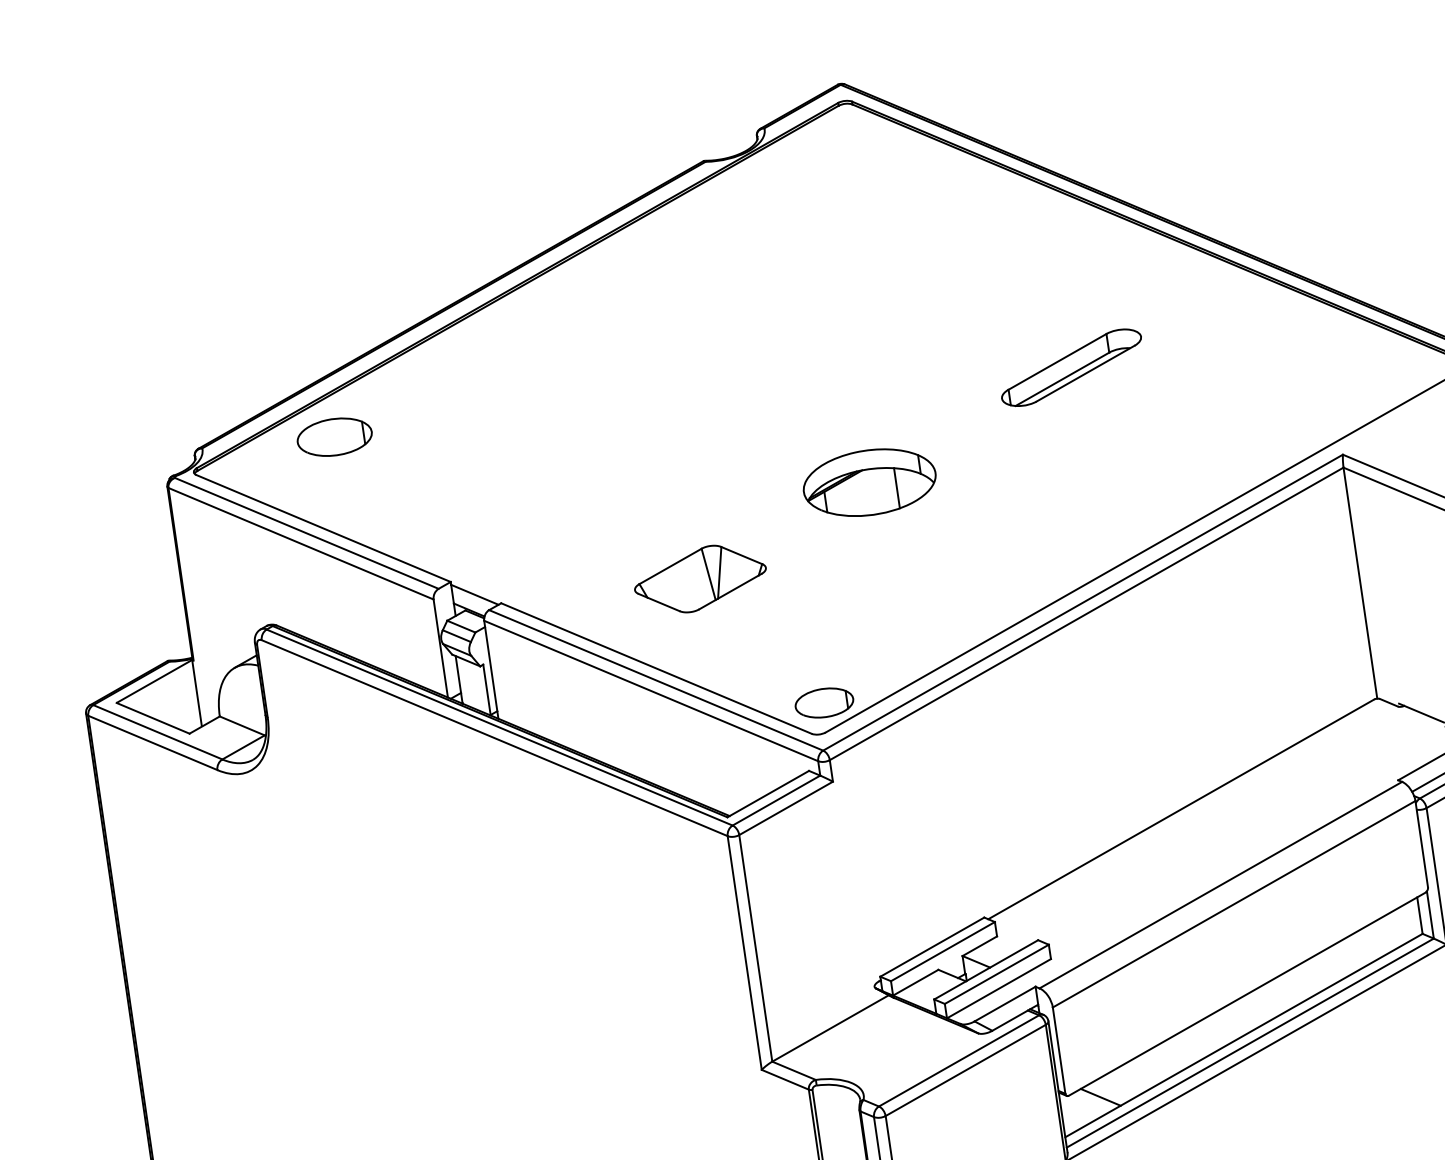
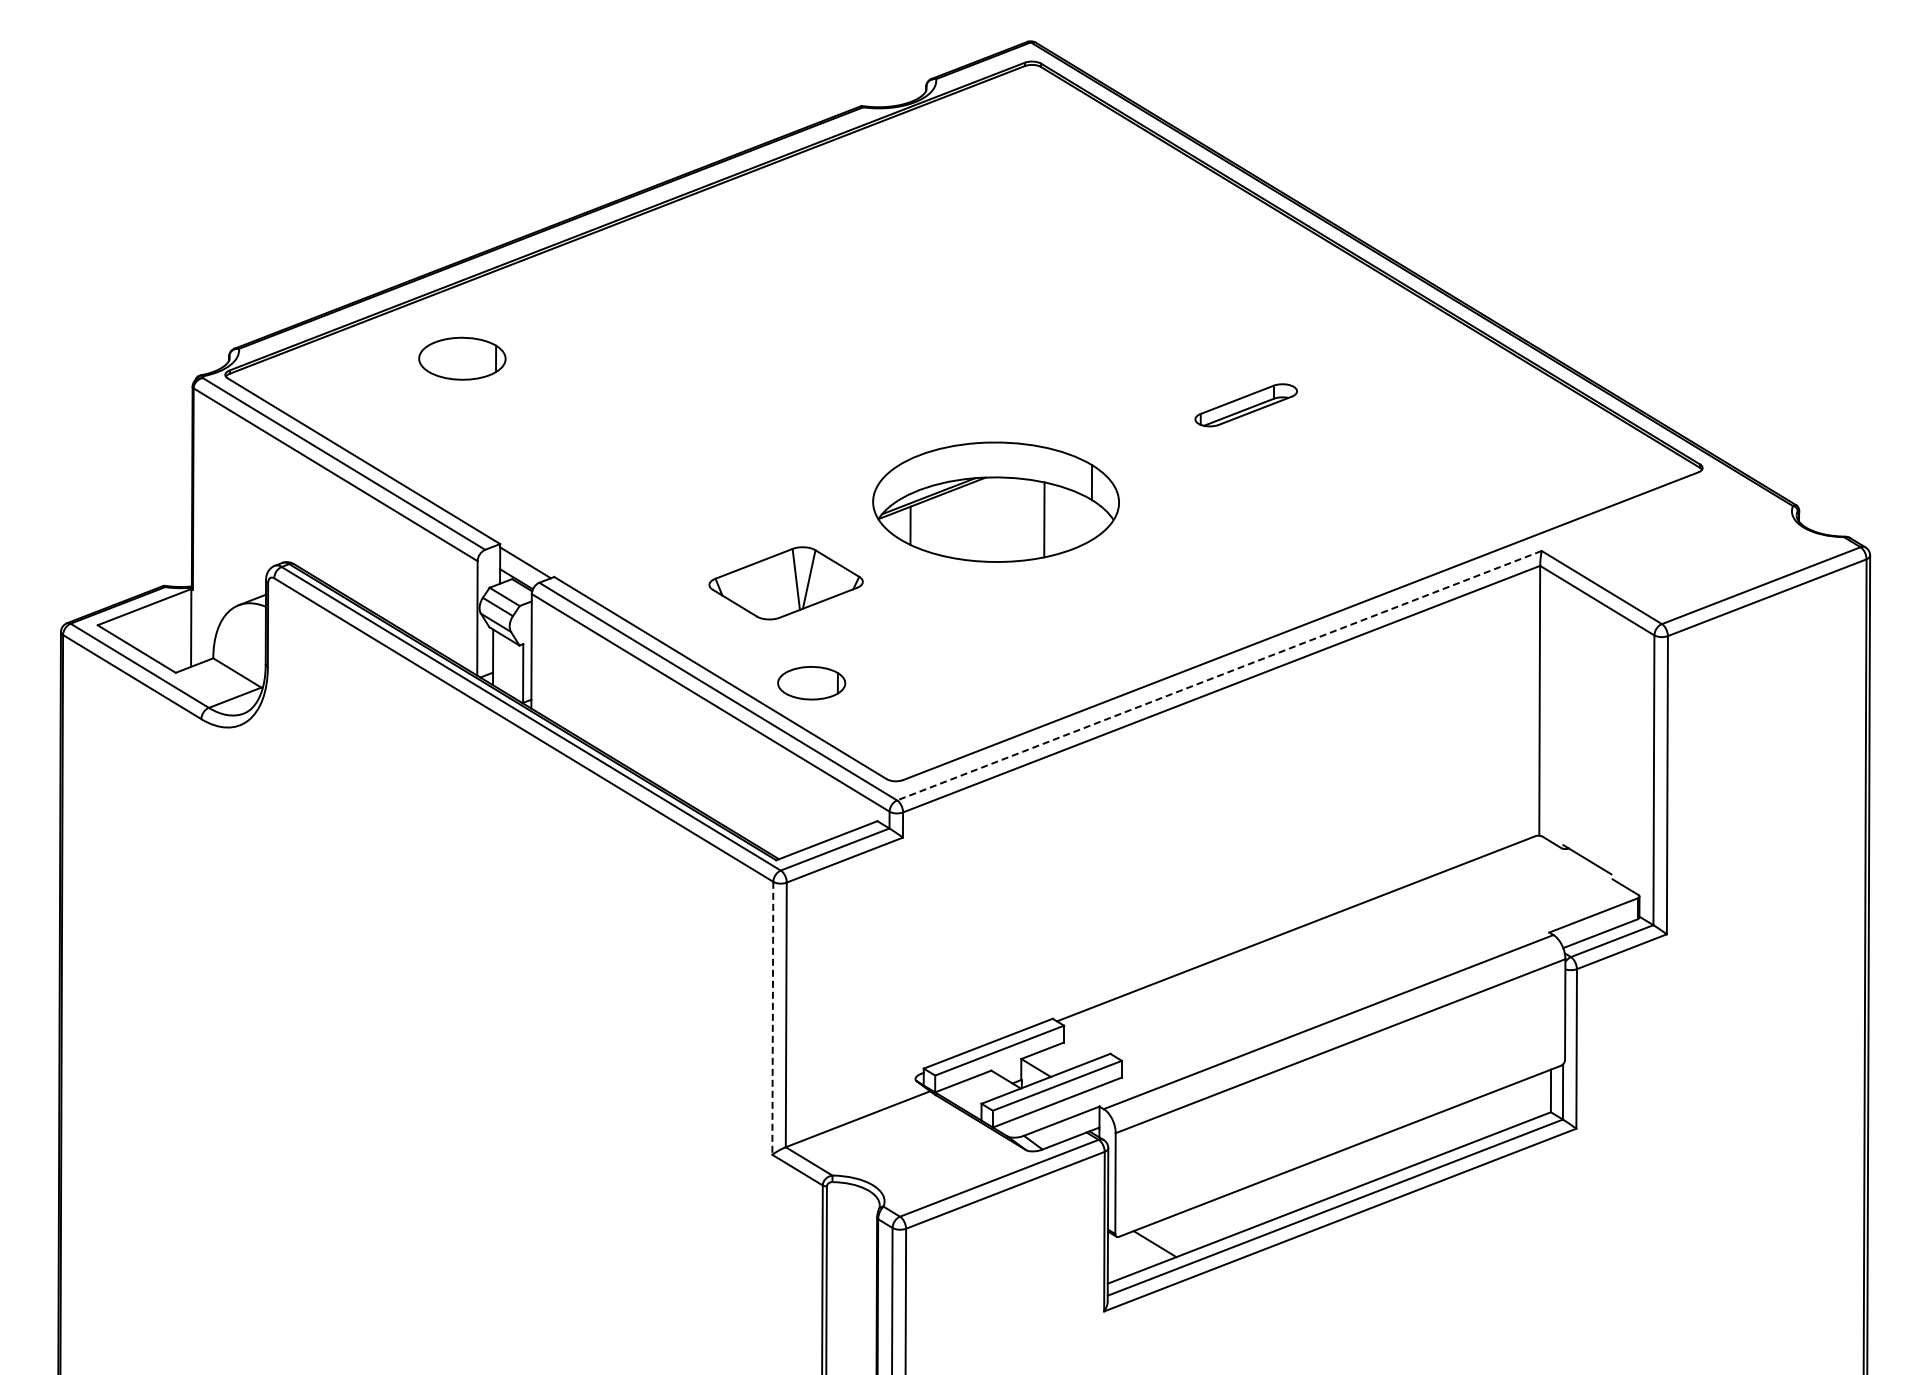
part: (1070, 368) -> (1245, 405), size x0.6
part: (334, 436) -> (462, 358), moved
part: (869, 482) -> (995, 501), size x1.6
line: (1083, 602) -> (1219, 675), solid -> dashed
part: (824, 703) -> (811, 683), moved
line: (744, 953) -> (772, 1018), solid -> dashed

